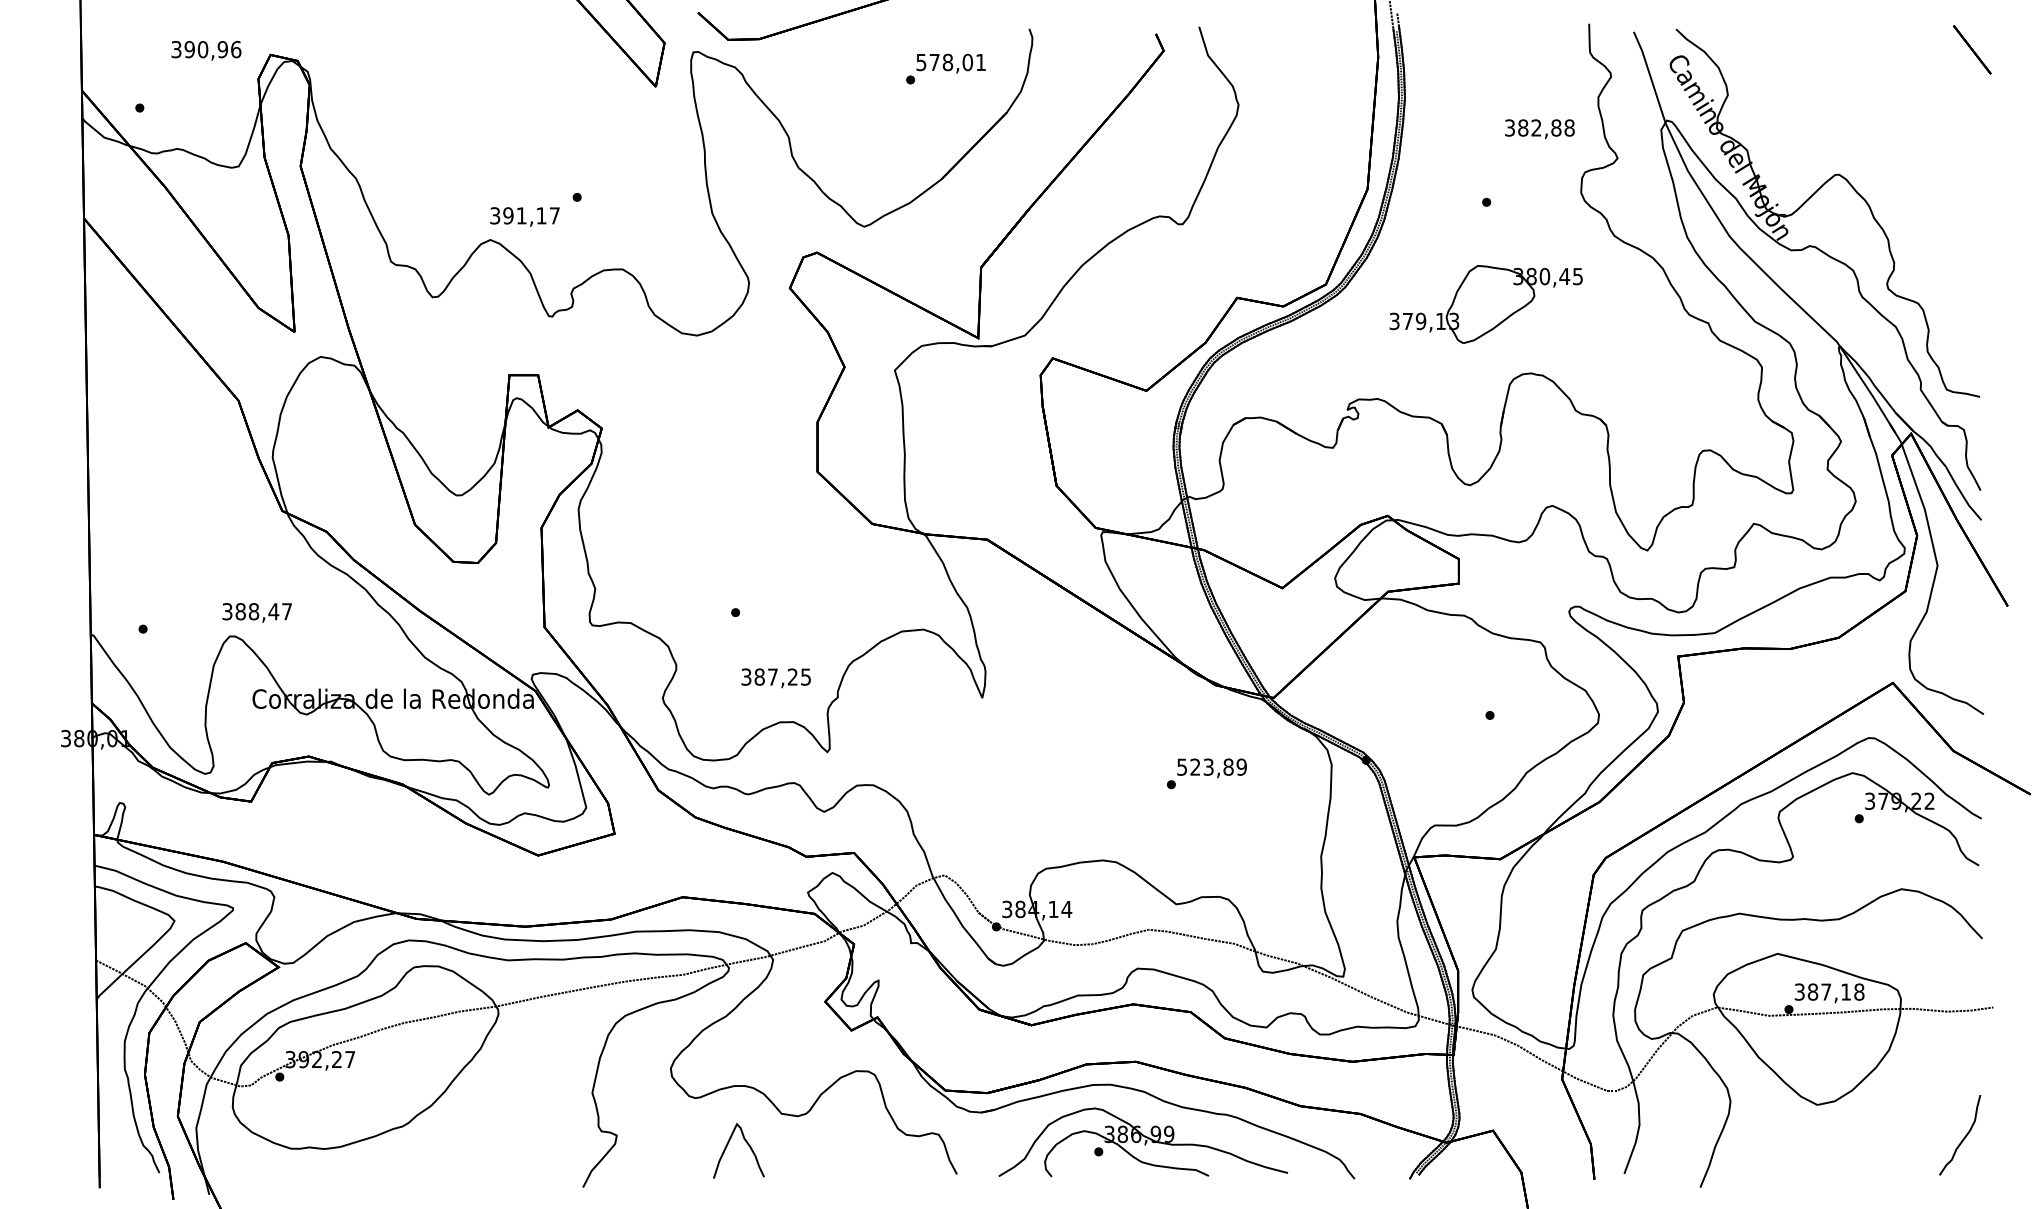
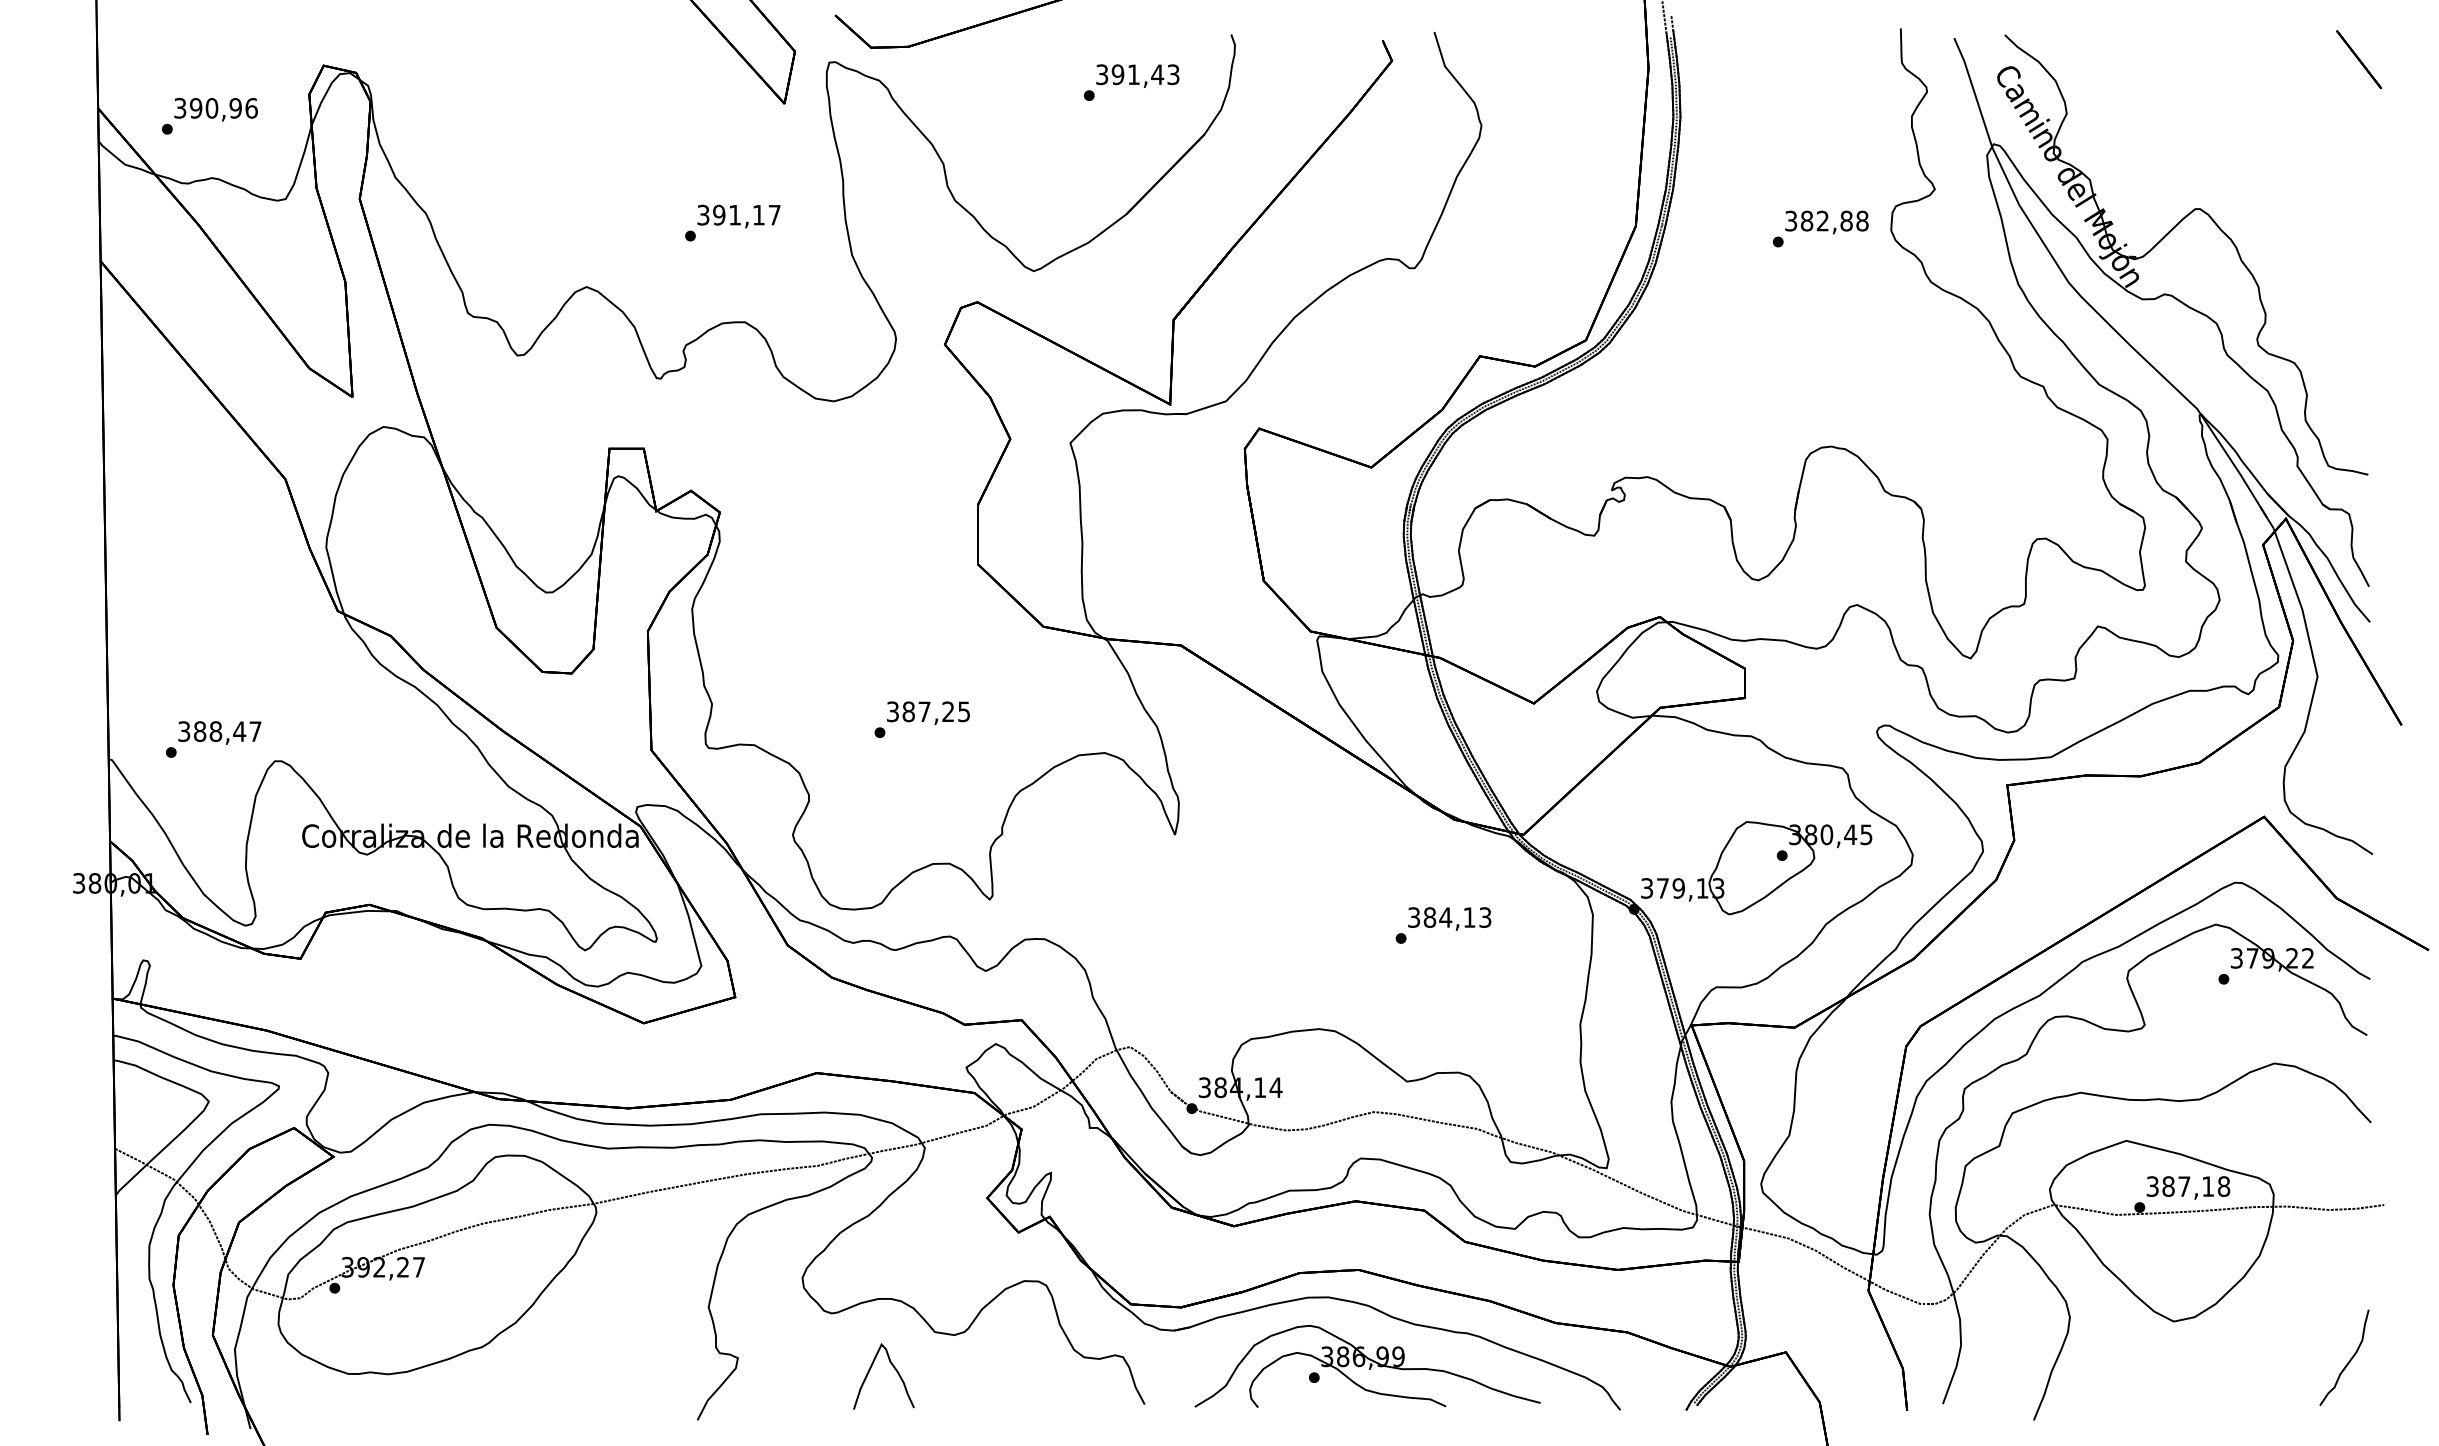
text: (205, 50) -> (215, 109), moved
text: (950, 62) -> (1137, 74), 578,01 -> 391,43
text: (1539, 129) -> (1826, 222), moved
text: (524, 216) -> (738, 216), moved
part: (1486, 304) -> (1756, 868), moved
text: (256, 612) -> (219, 732), moved
text: (776, 678) -> (928, 713), moved
text: (1211, 767) -> (1449, 917), 523,89 -> 384,13

